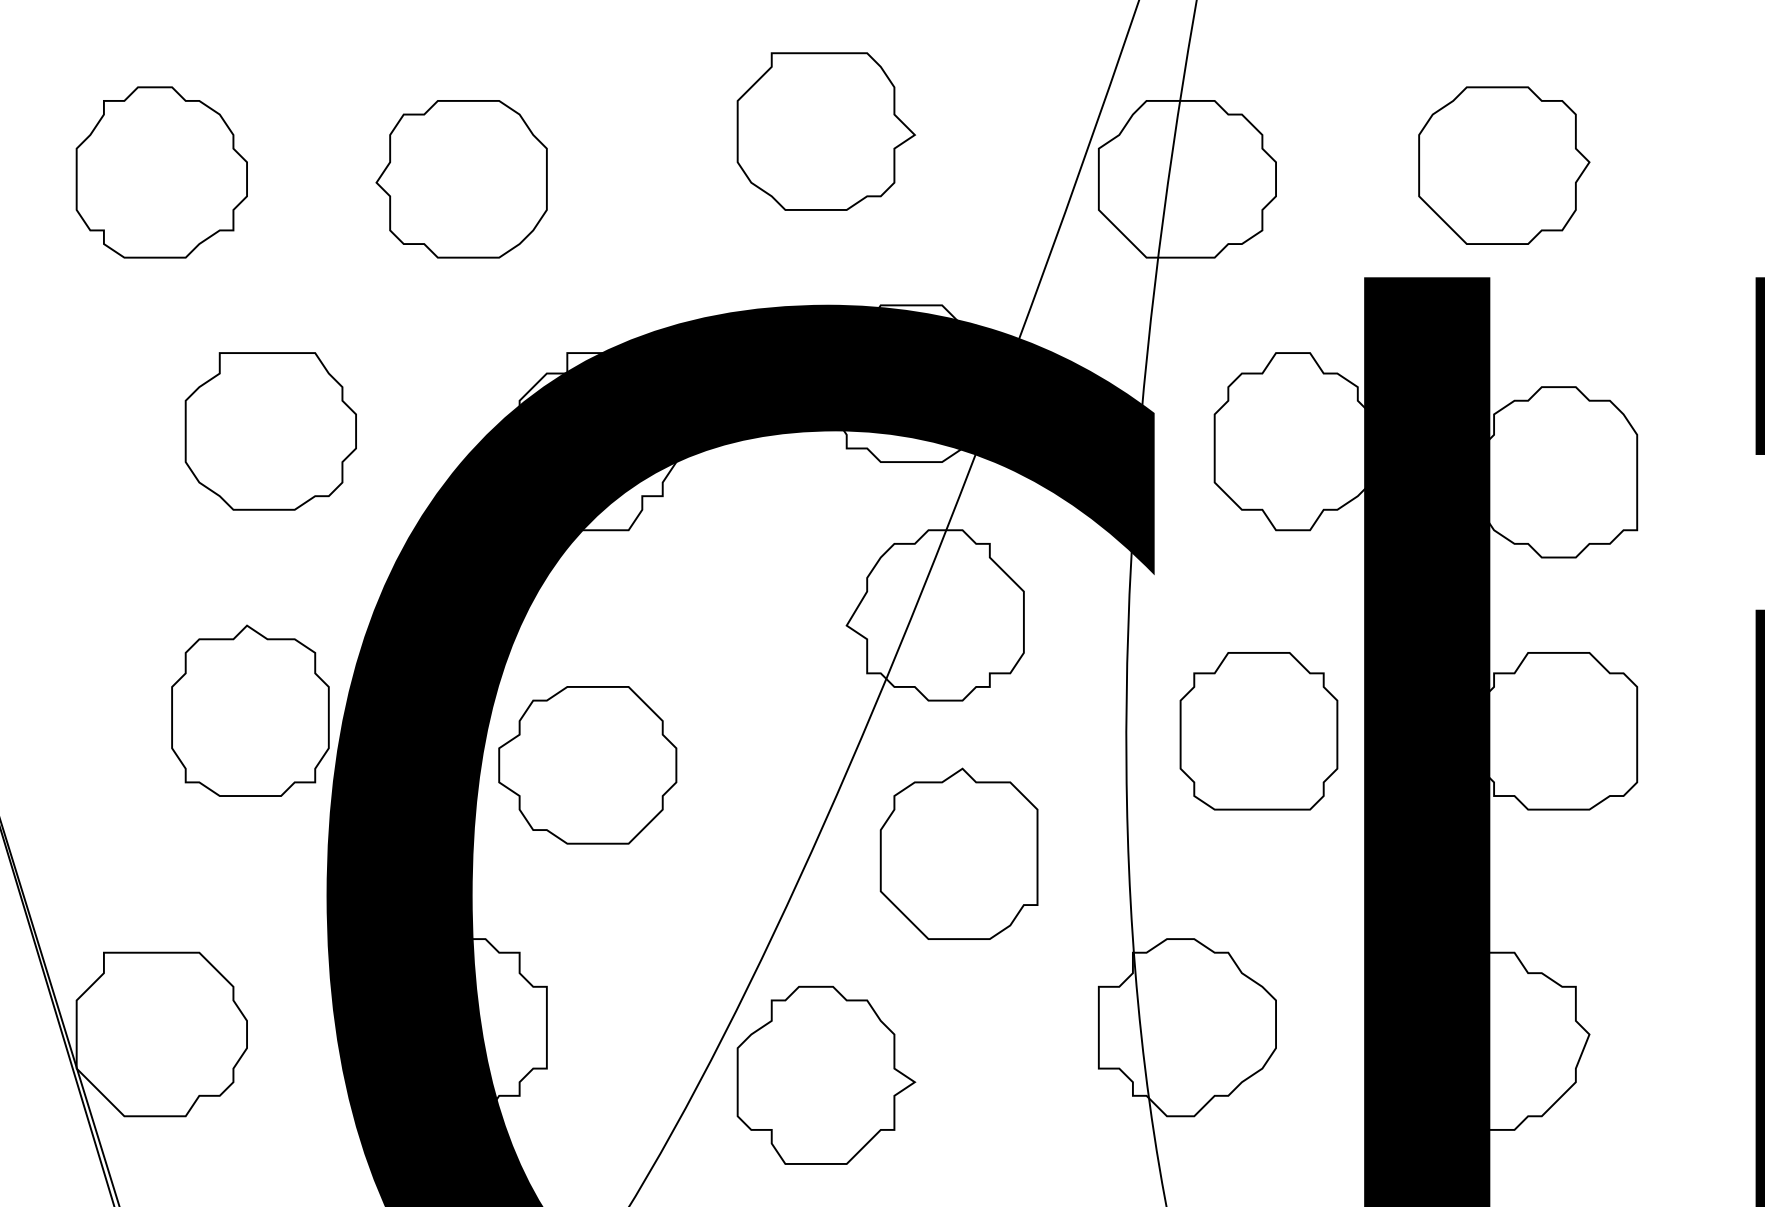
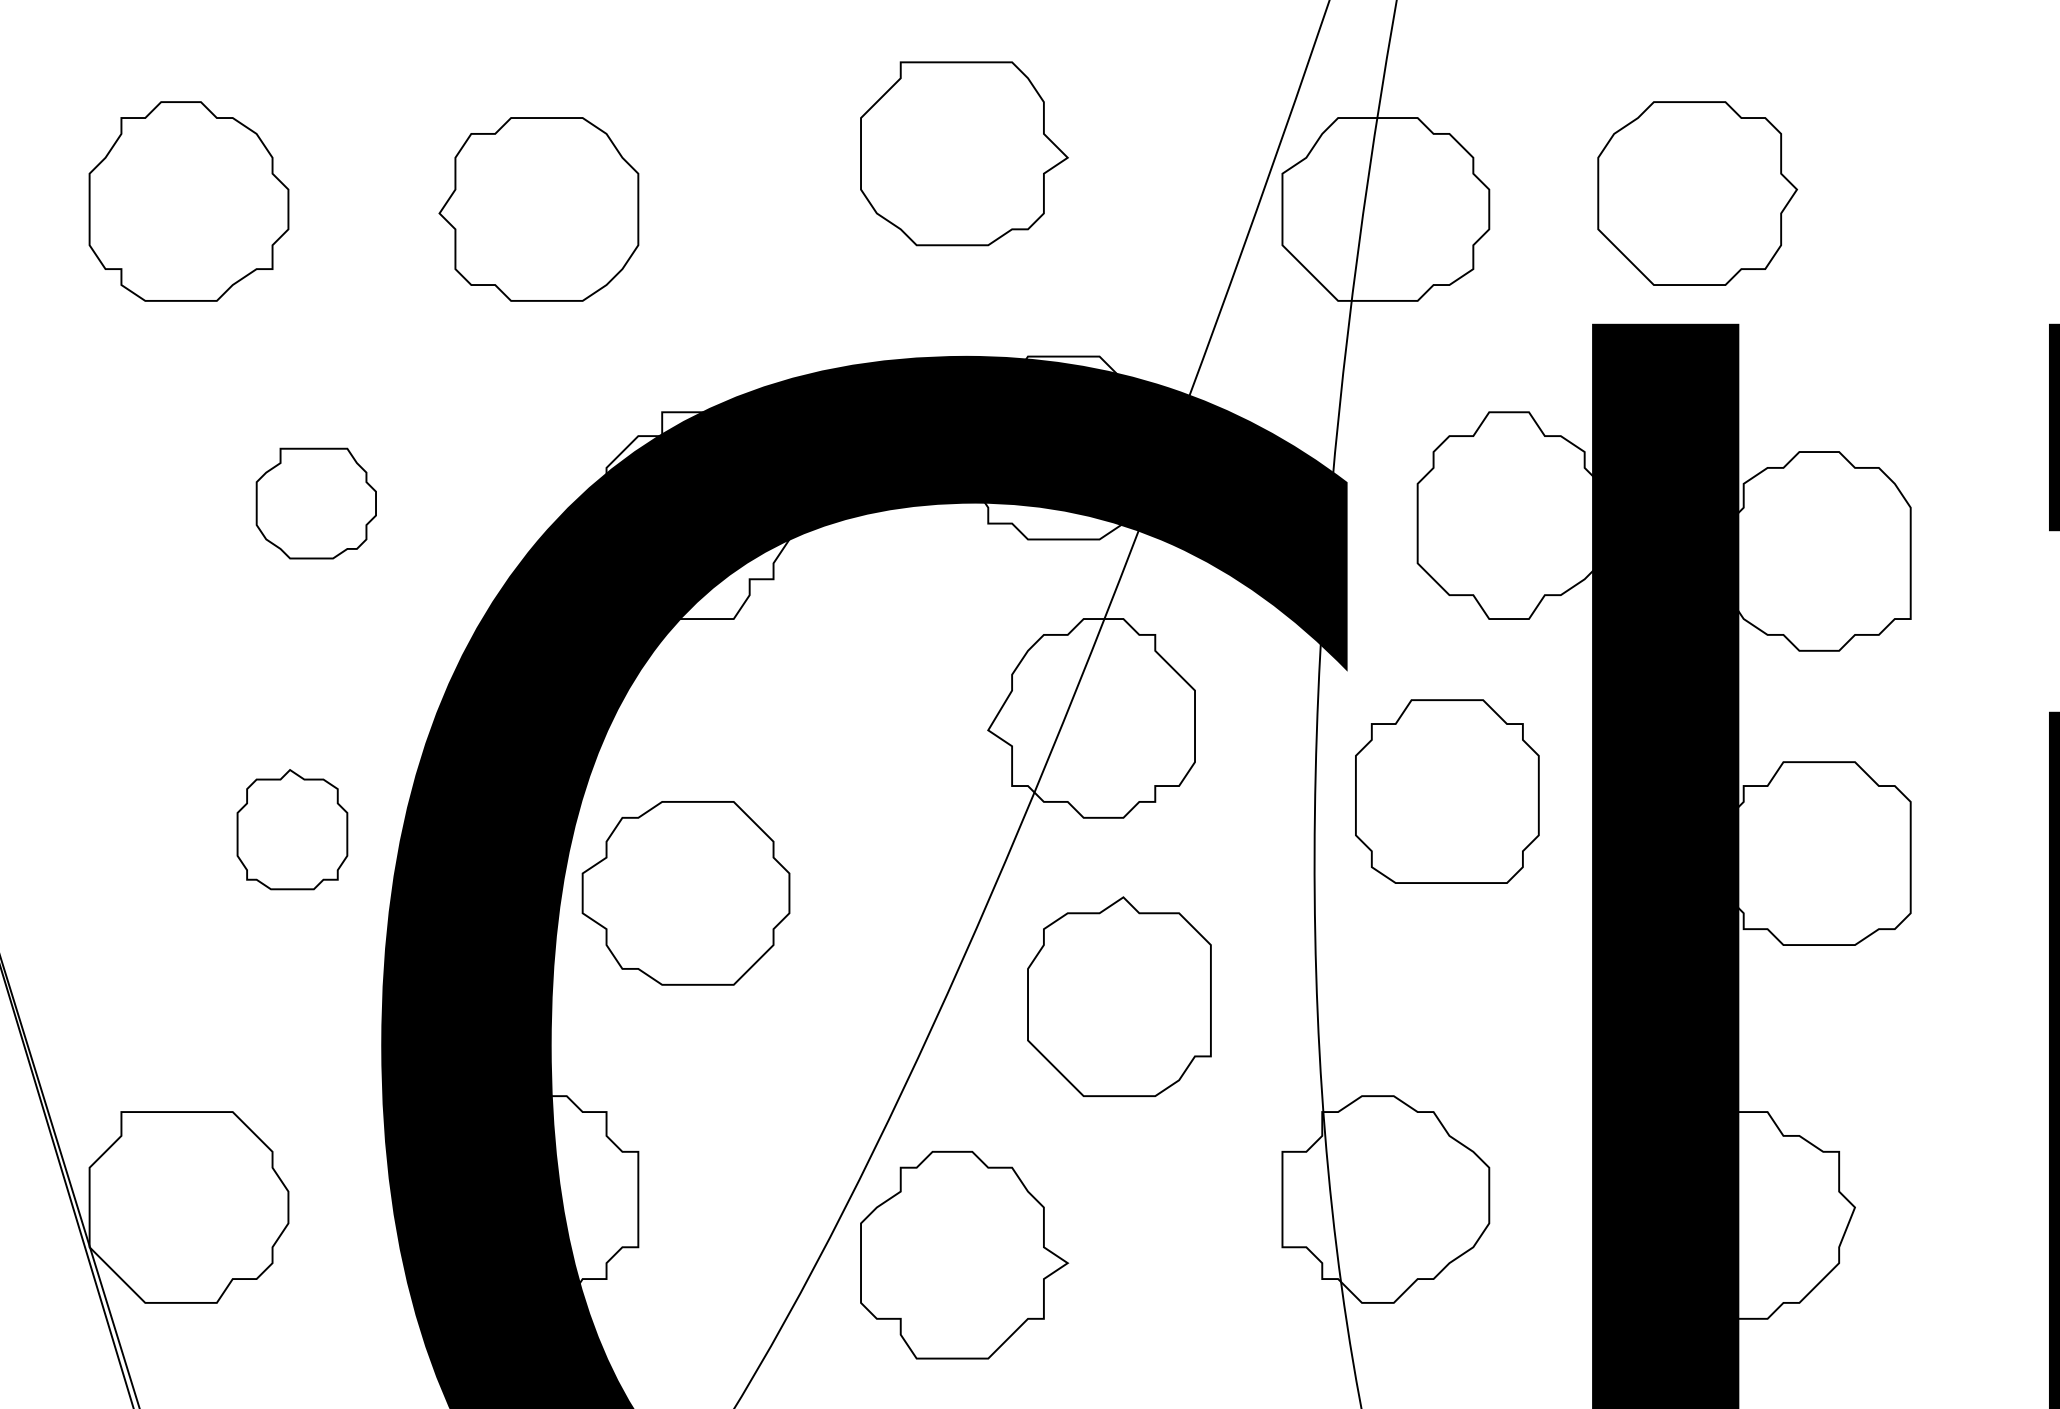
part: (1504, 165) -> (1697, 193), moved
part: (271, 431) -> (316, 503), size x0.6
part: (250, 710) -> (292, 829), size x0.6
part: (1259, 731) -> (1447, 791), moved

